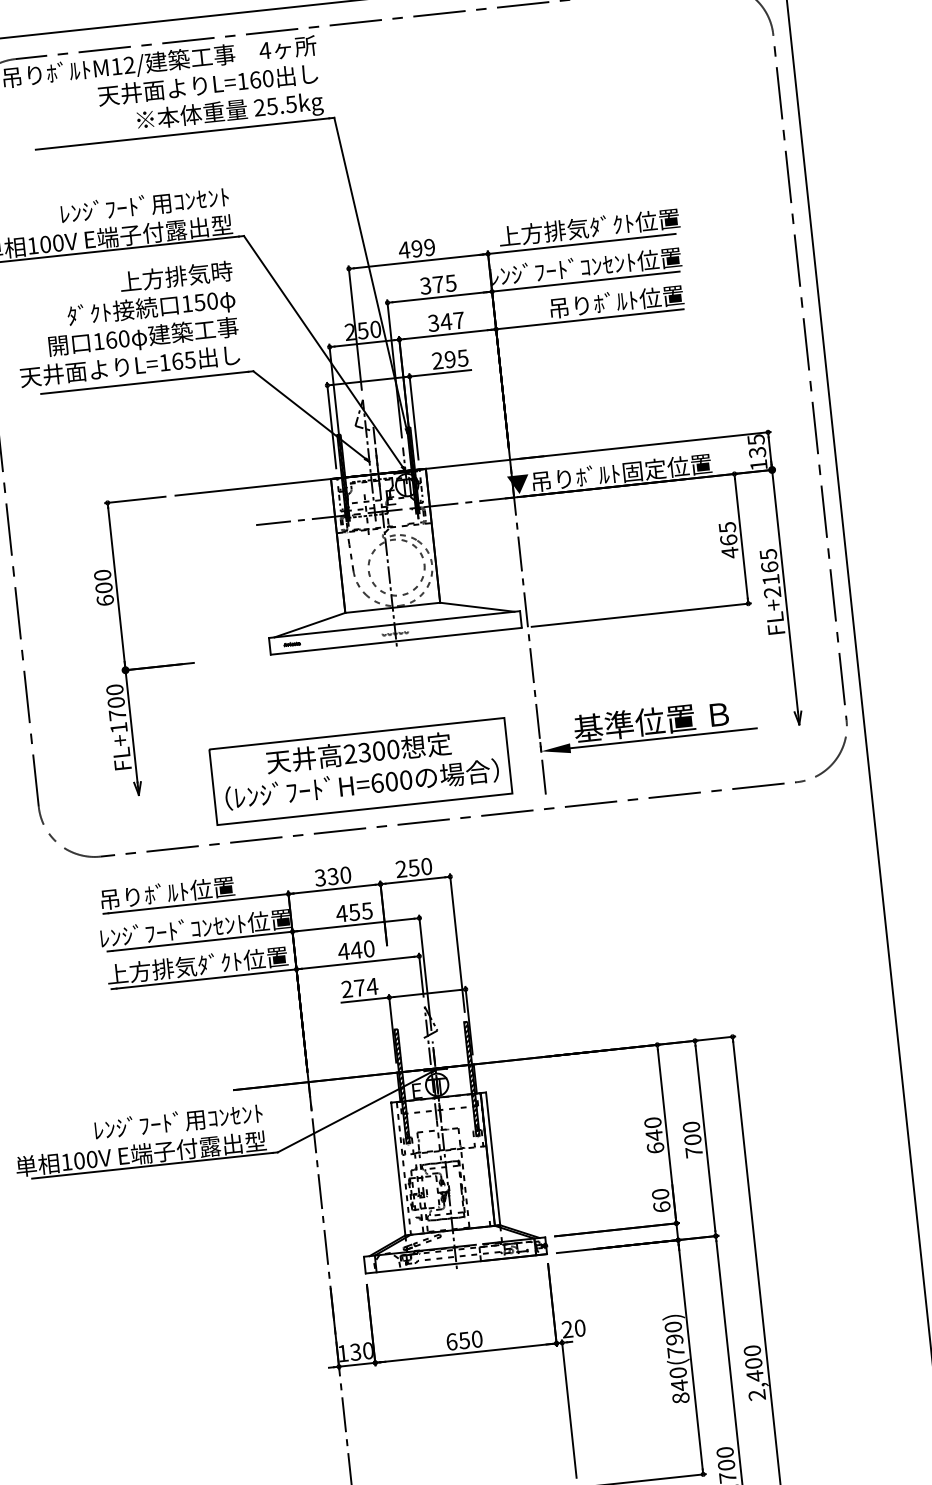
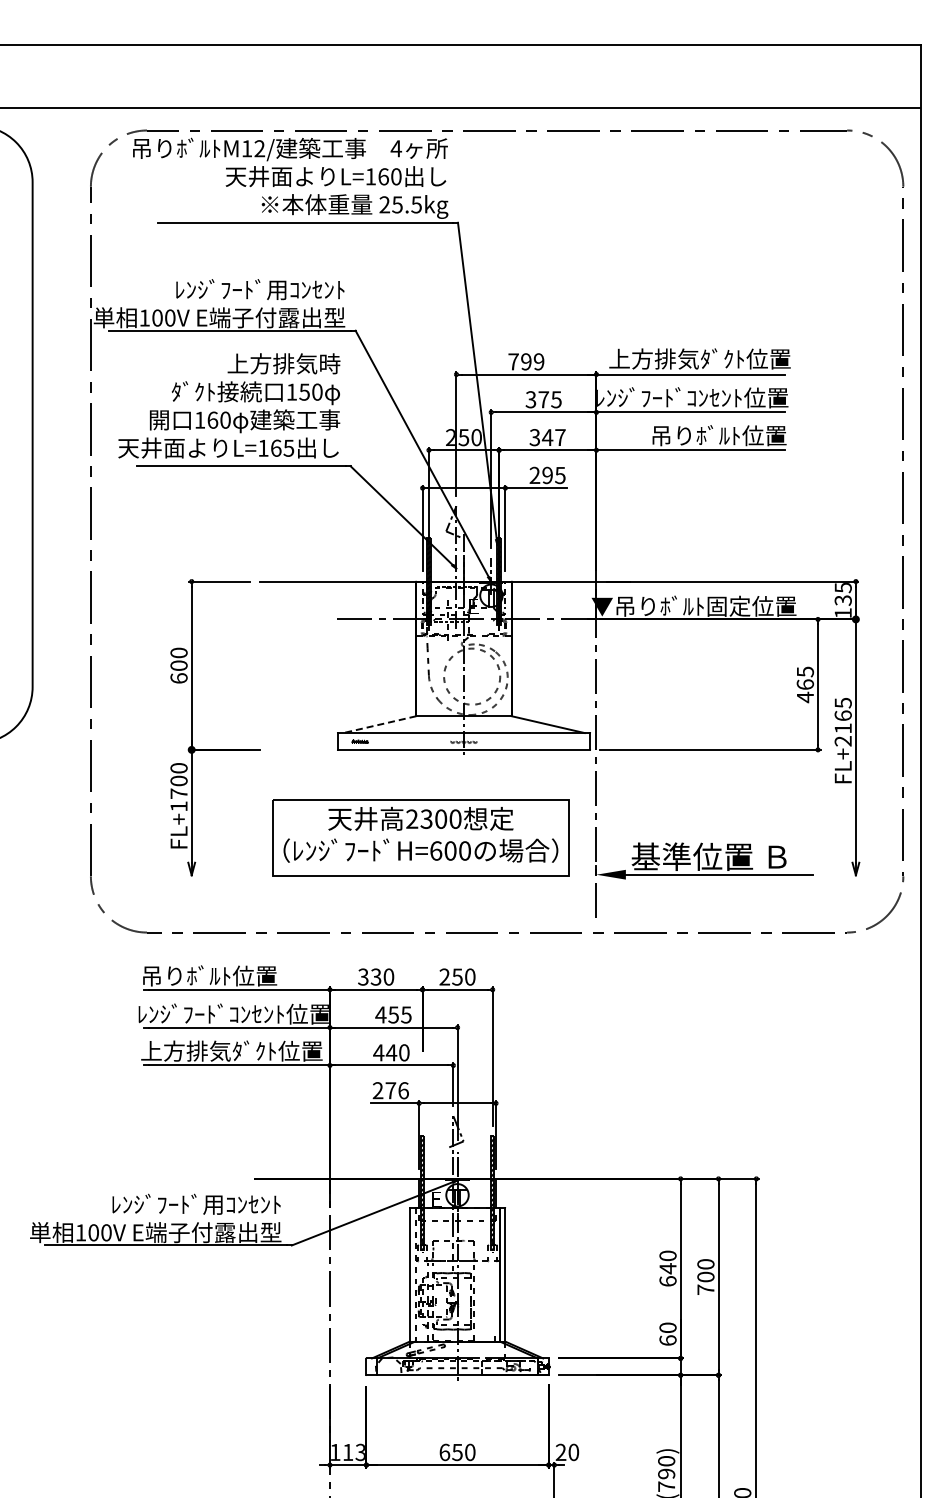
text: (404, 249) -> (513, 361), 499 -> 799
line: (309, 625) -> (379, 724), solid -> dashed
part: (360, 771) -> (420, 837), moved
text: (372, 986) -> (403, 1090), 274 -> 276
text: (361, 1351) -> (353, 1452), 130 -> 113

